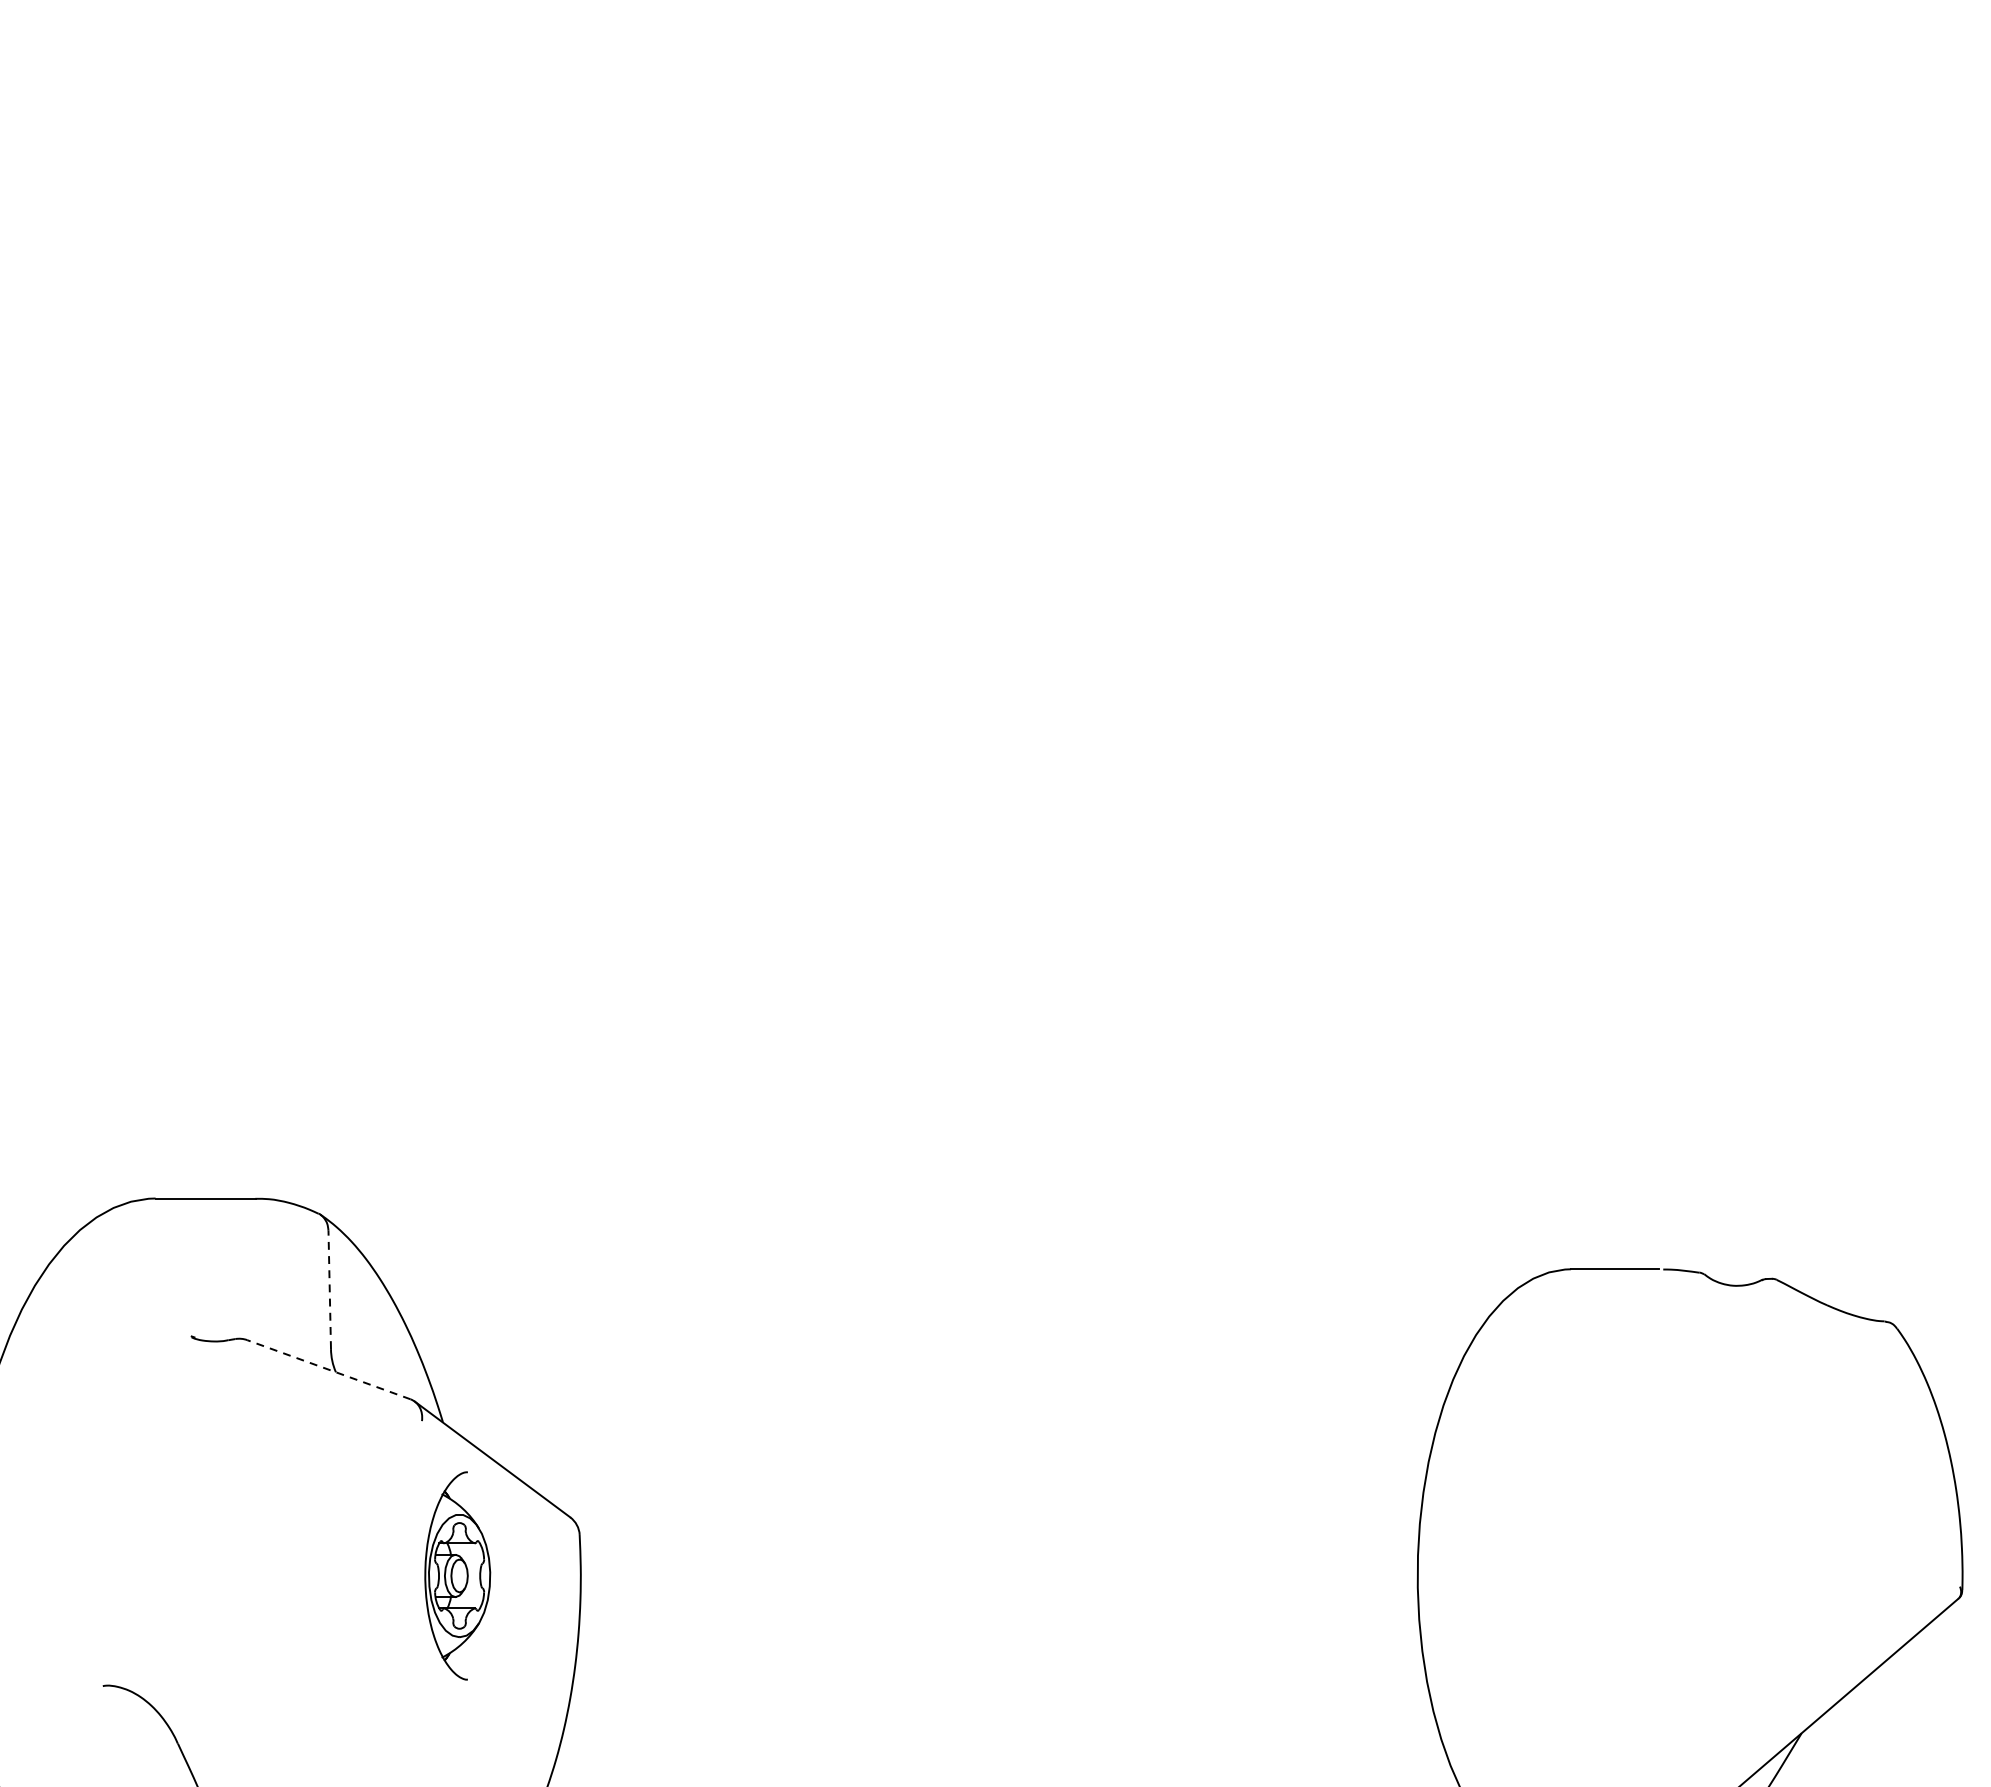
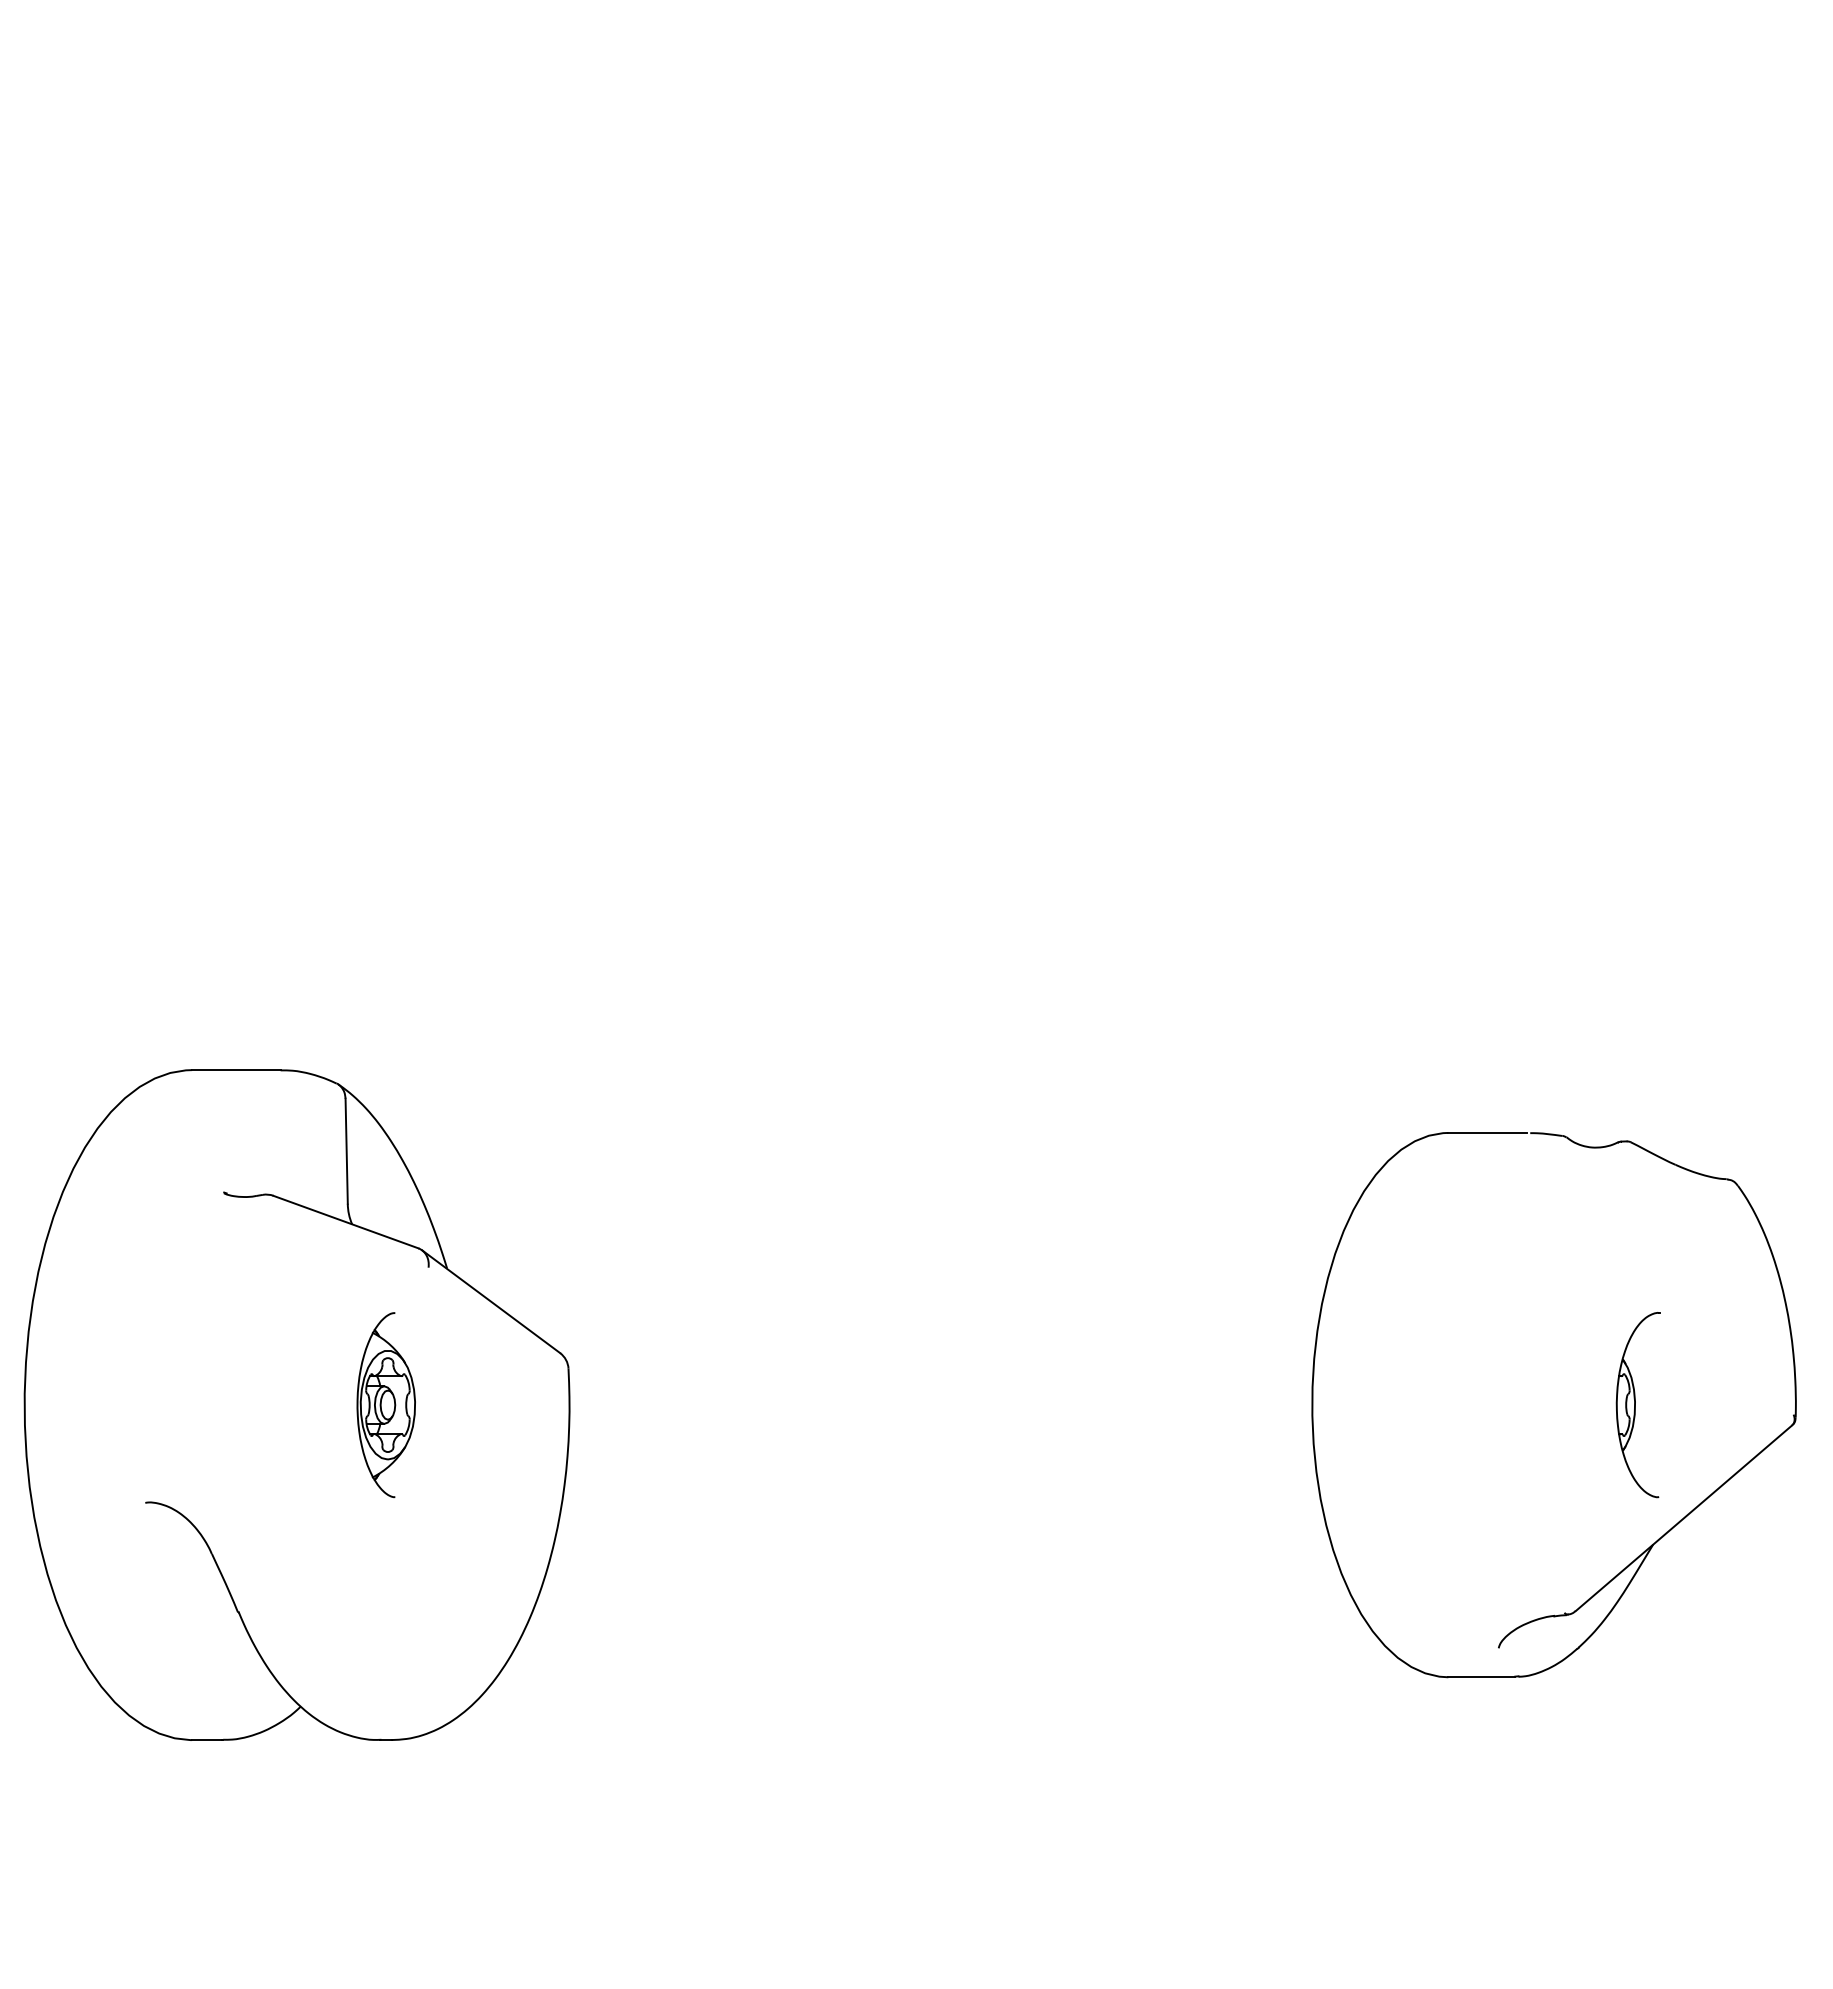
line: (329, 1289) -> (346, 1150), dashed -> solid
line: (328, 1369) -> (345, 1221), dashed -> solid
part: (456, 1576) -> (385, 1405), moved
part: (1784, 1576) -> (1637, 1405), added

